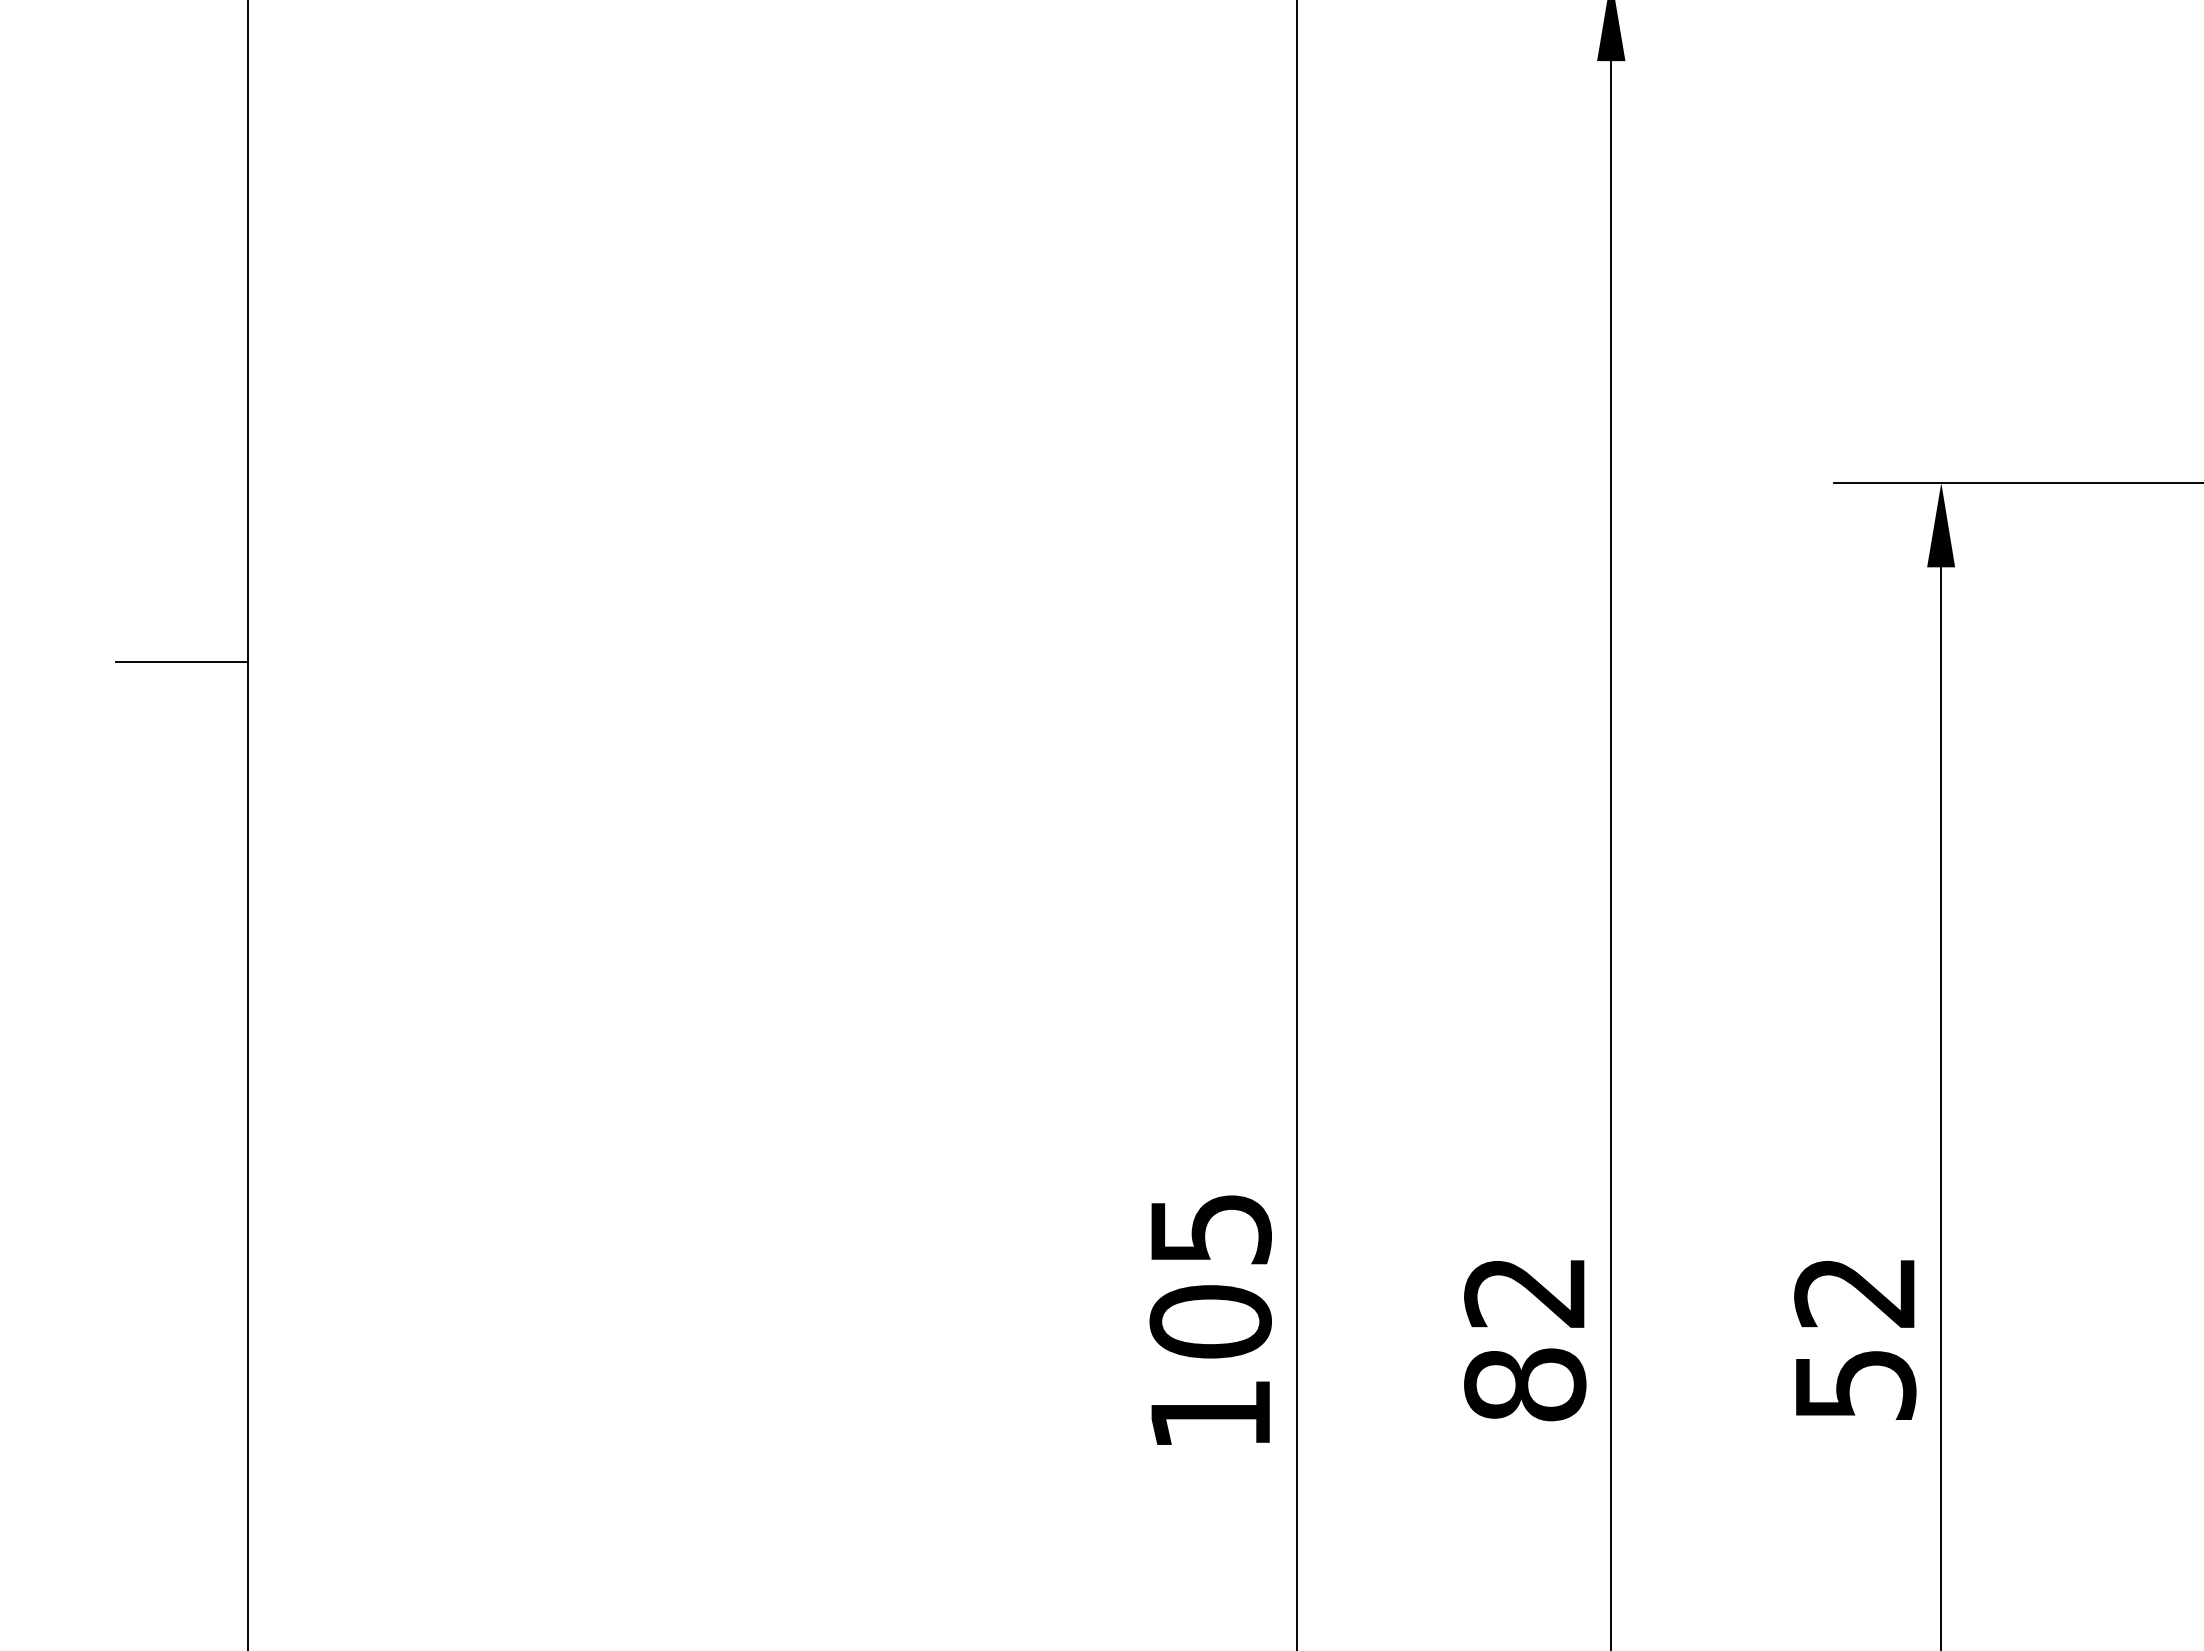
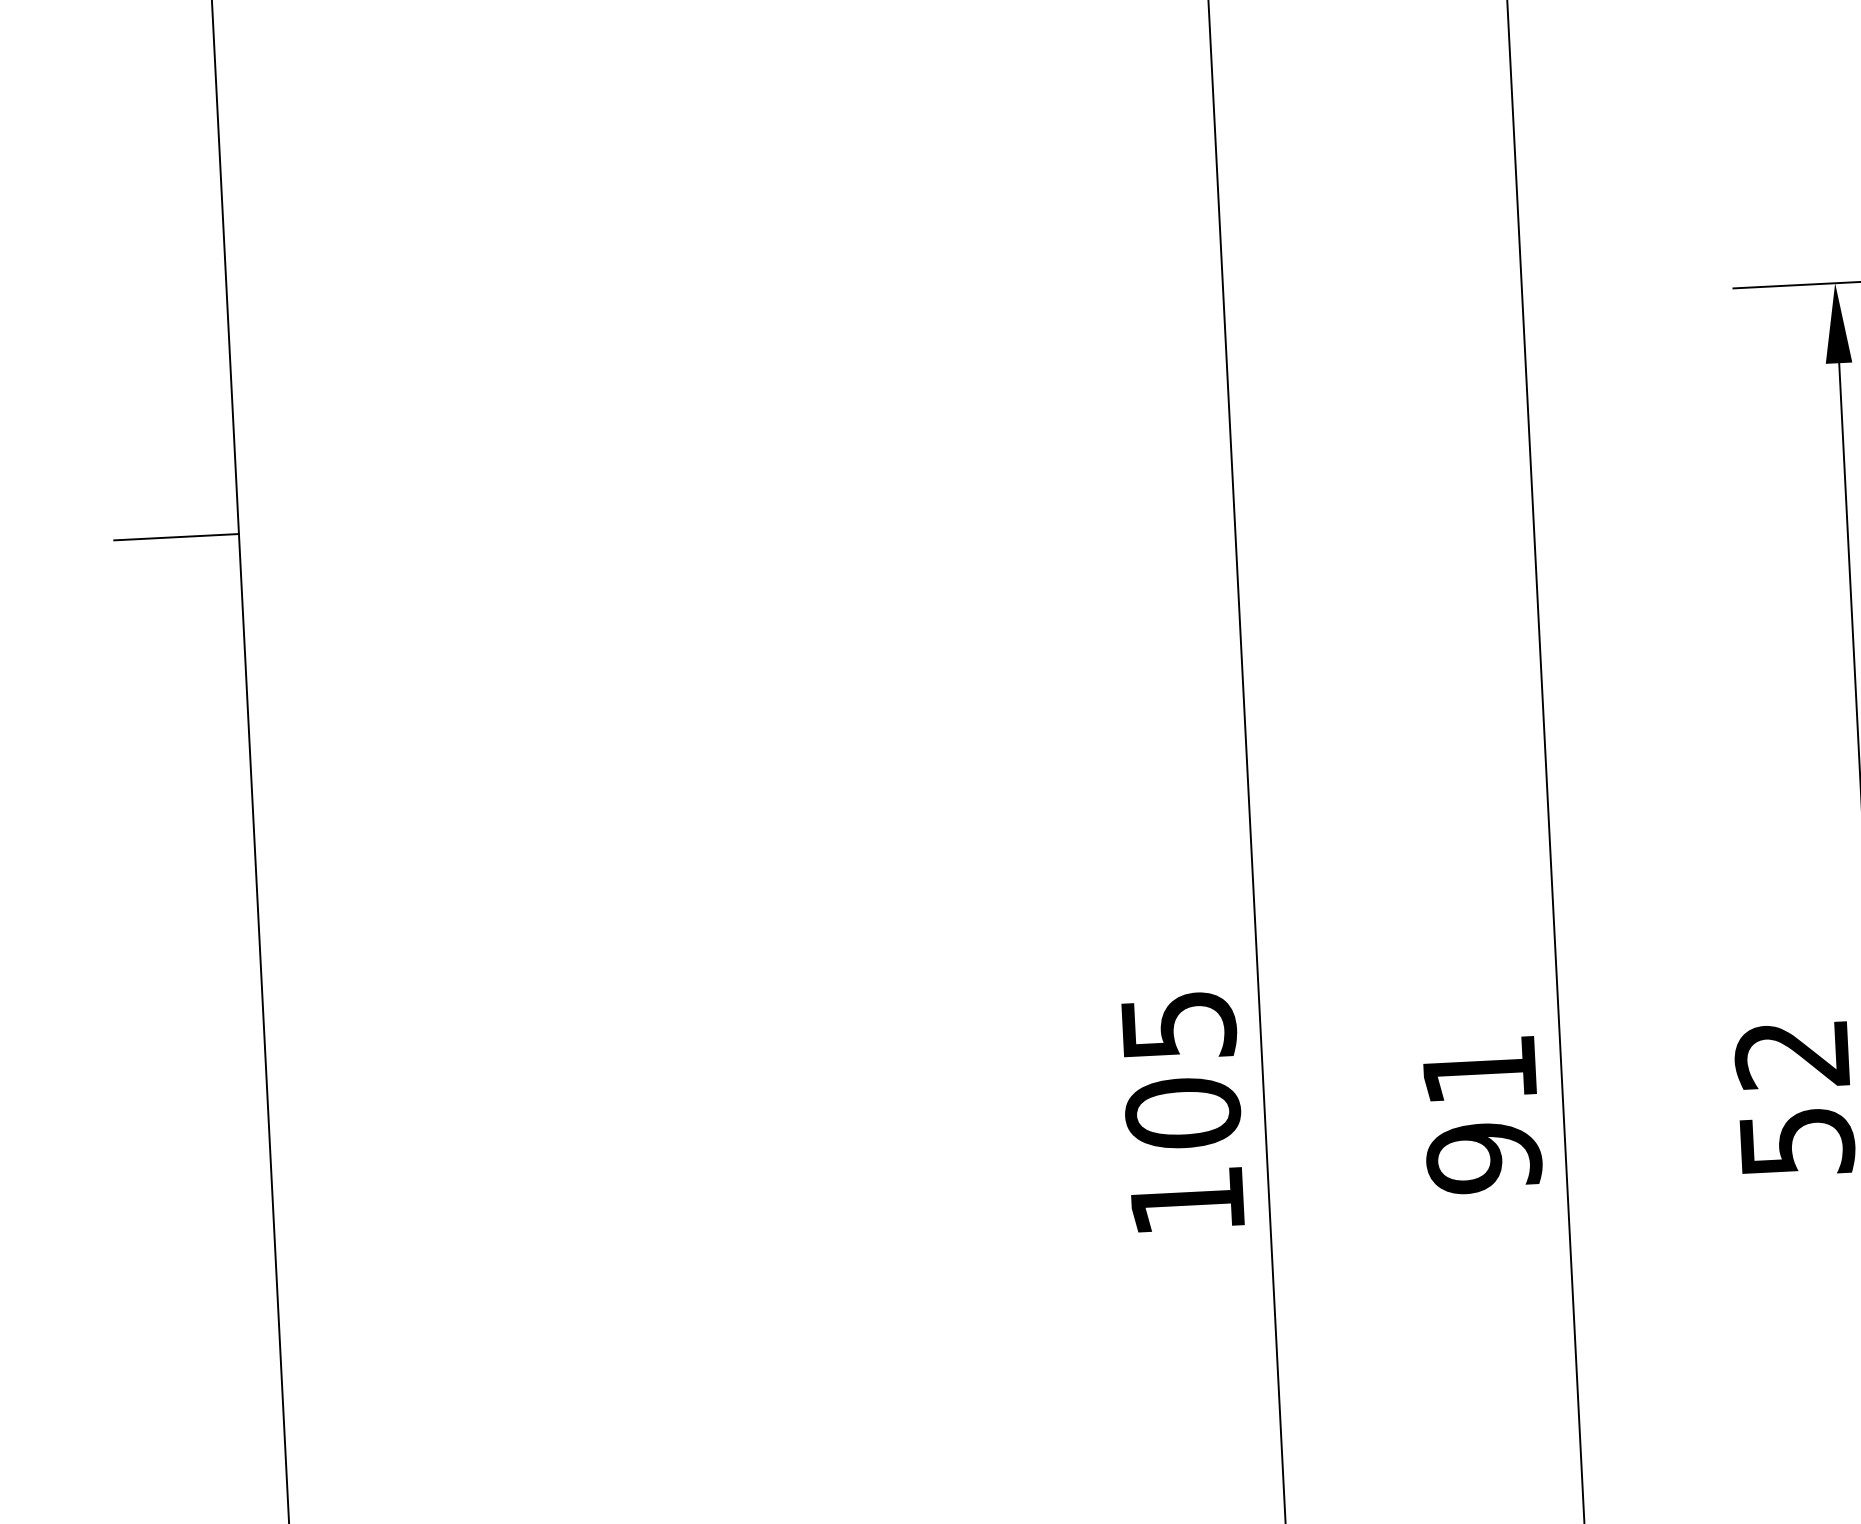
text: (1525, 1340) -> (1482, 1115), 82 -> 91

